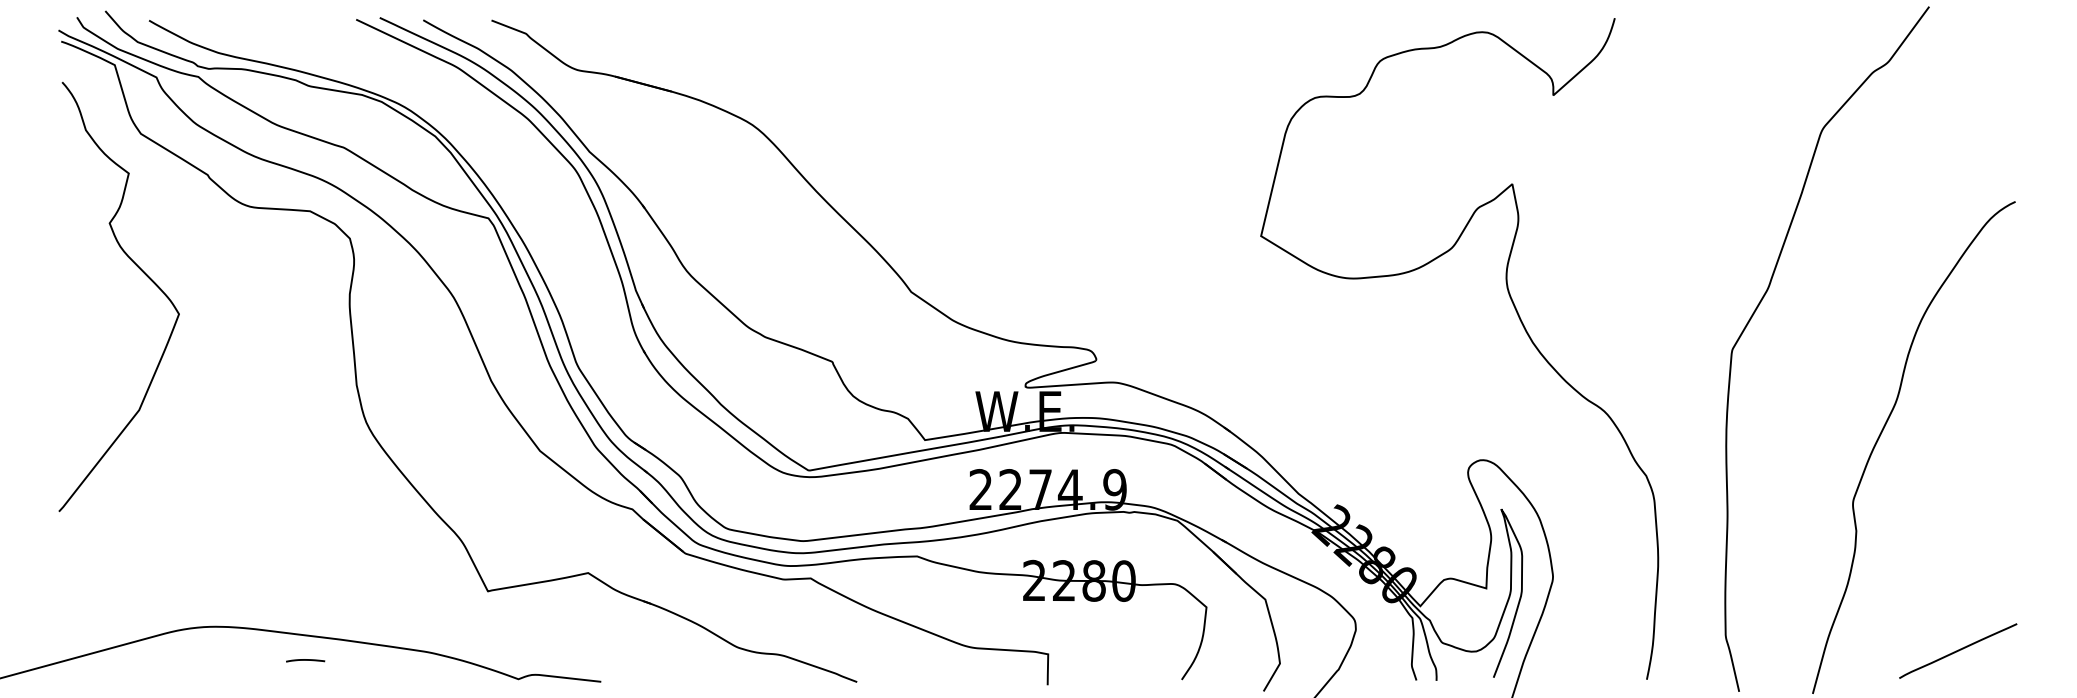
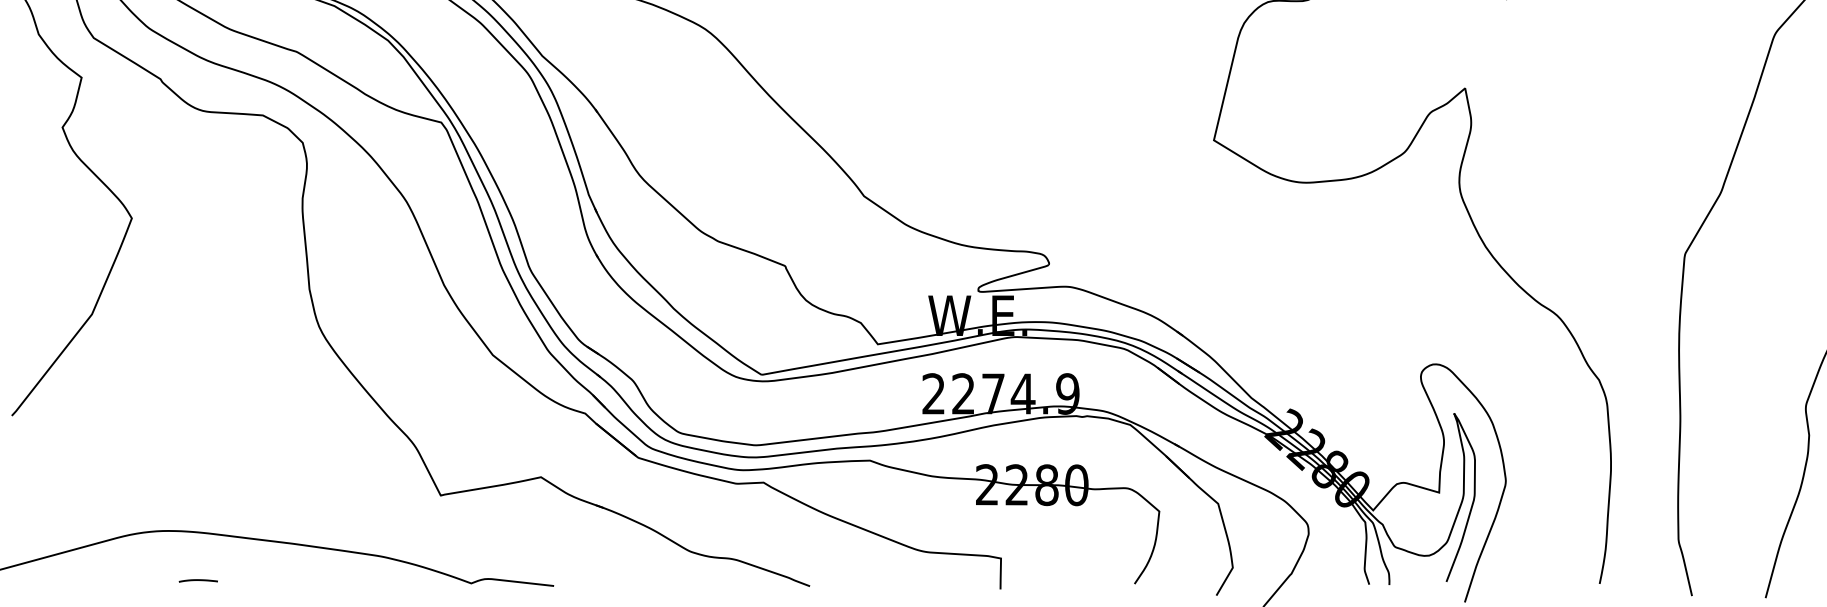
curve: (305, 660) -> (198, 580), moved

